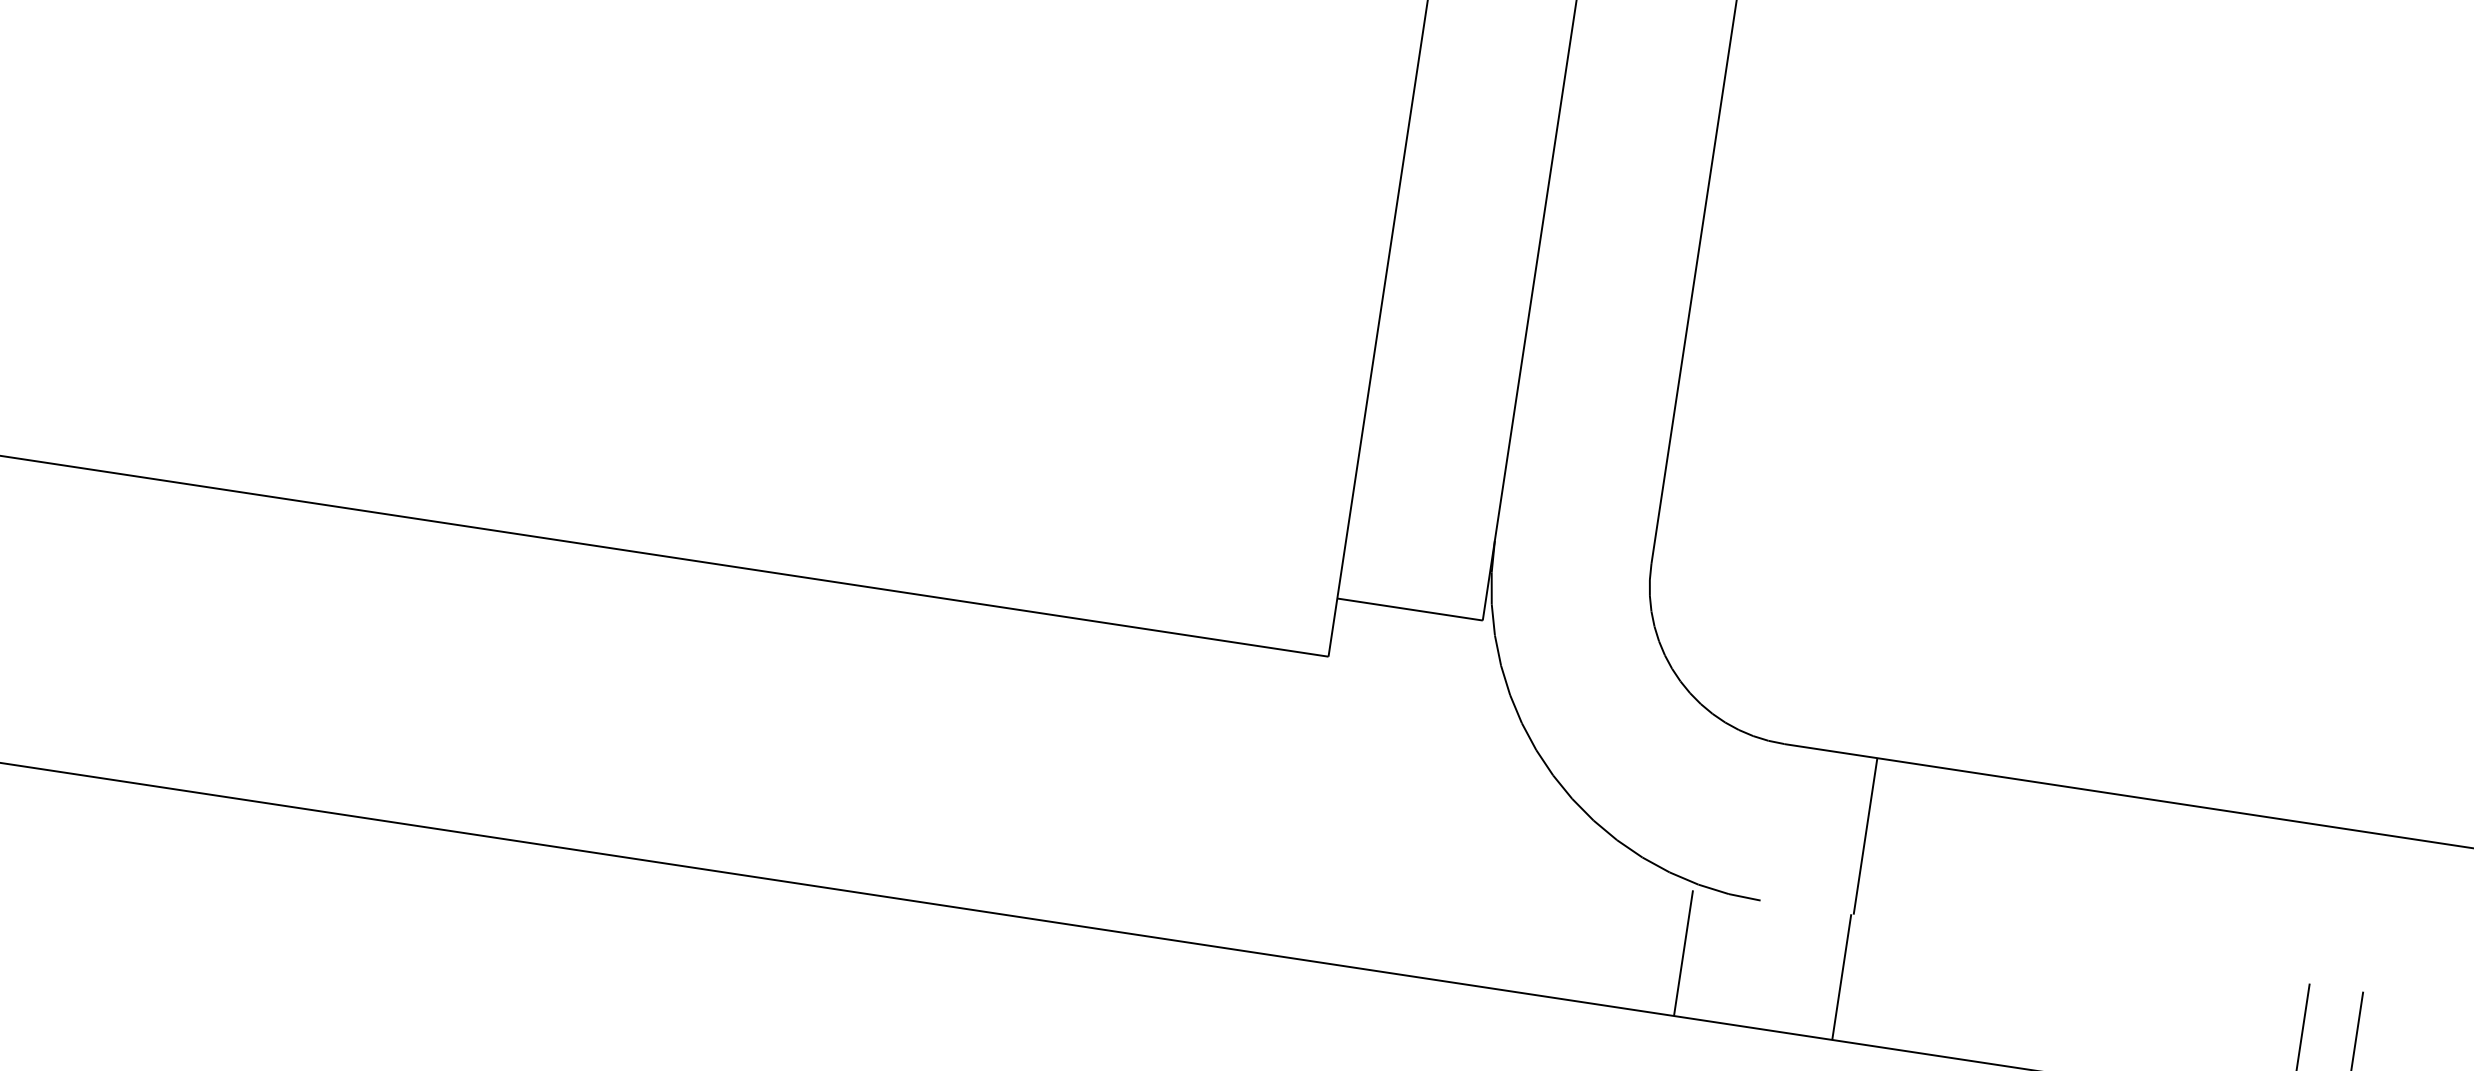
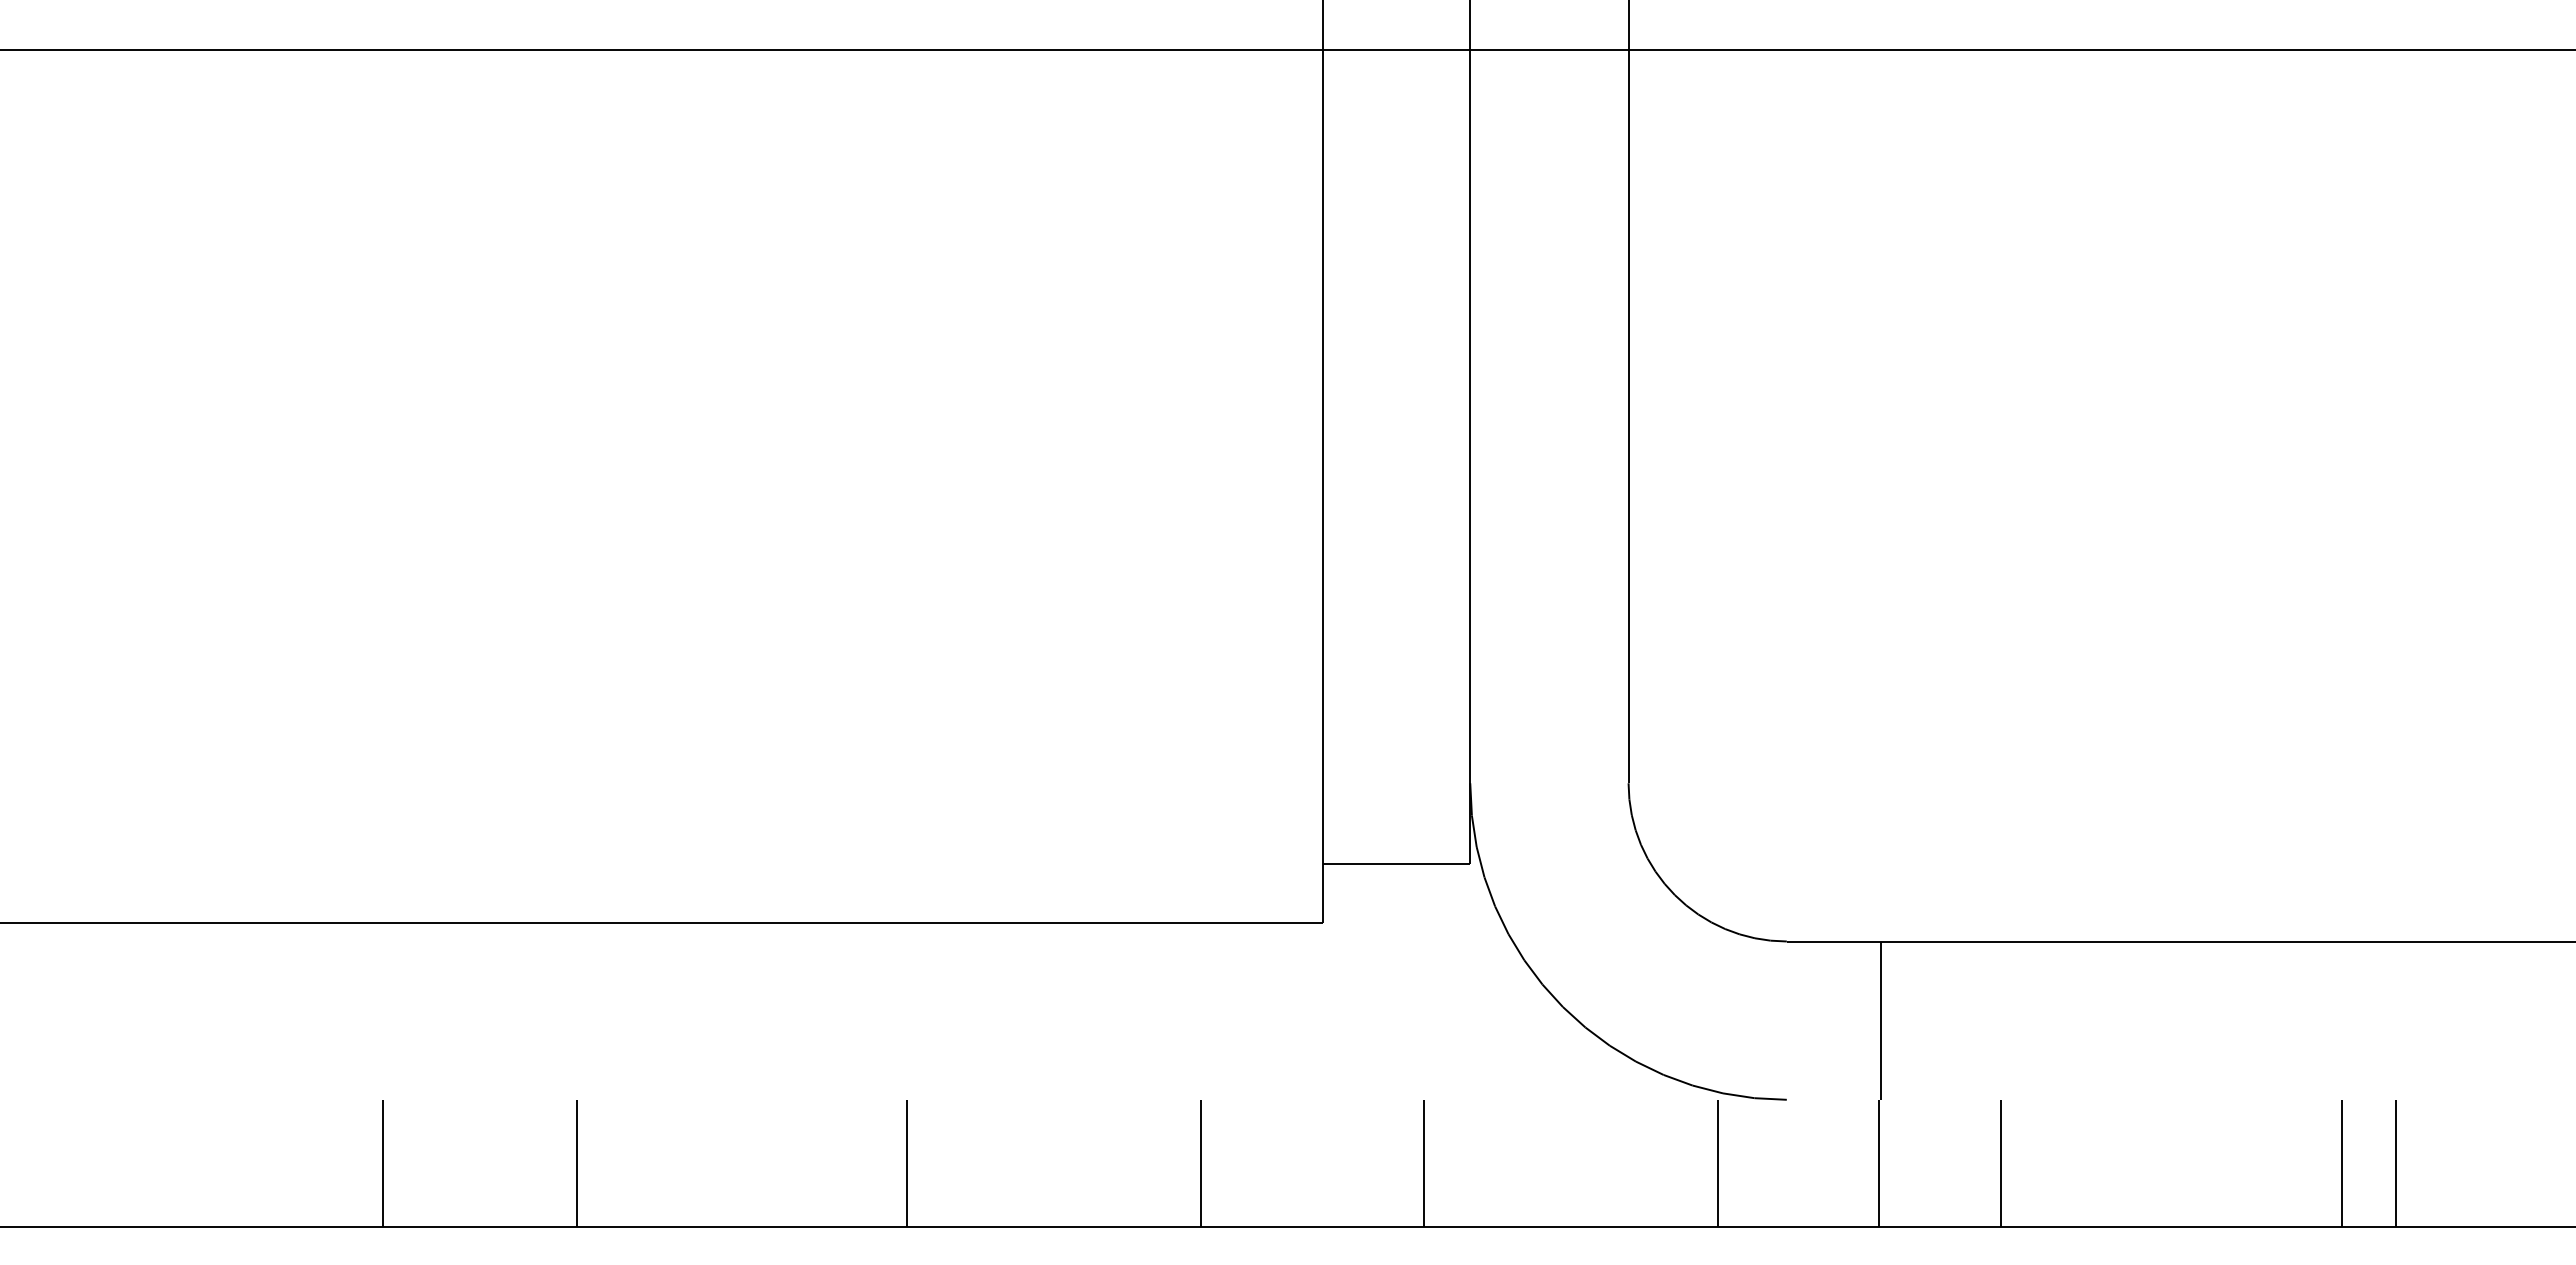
line: (362, 752) -> (382, 1162), added
line: (555, 781) -> (577, 1162), added
line: (880, 830) -> (906, 1162), added
line: (1171, 874) -> (1200, 1162), added
line: (1392, 908) -> (1424, 1162), added
line: (1962, 994) -> (2000, 1162), added

